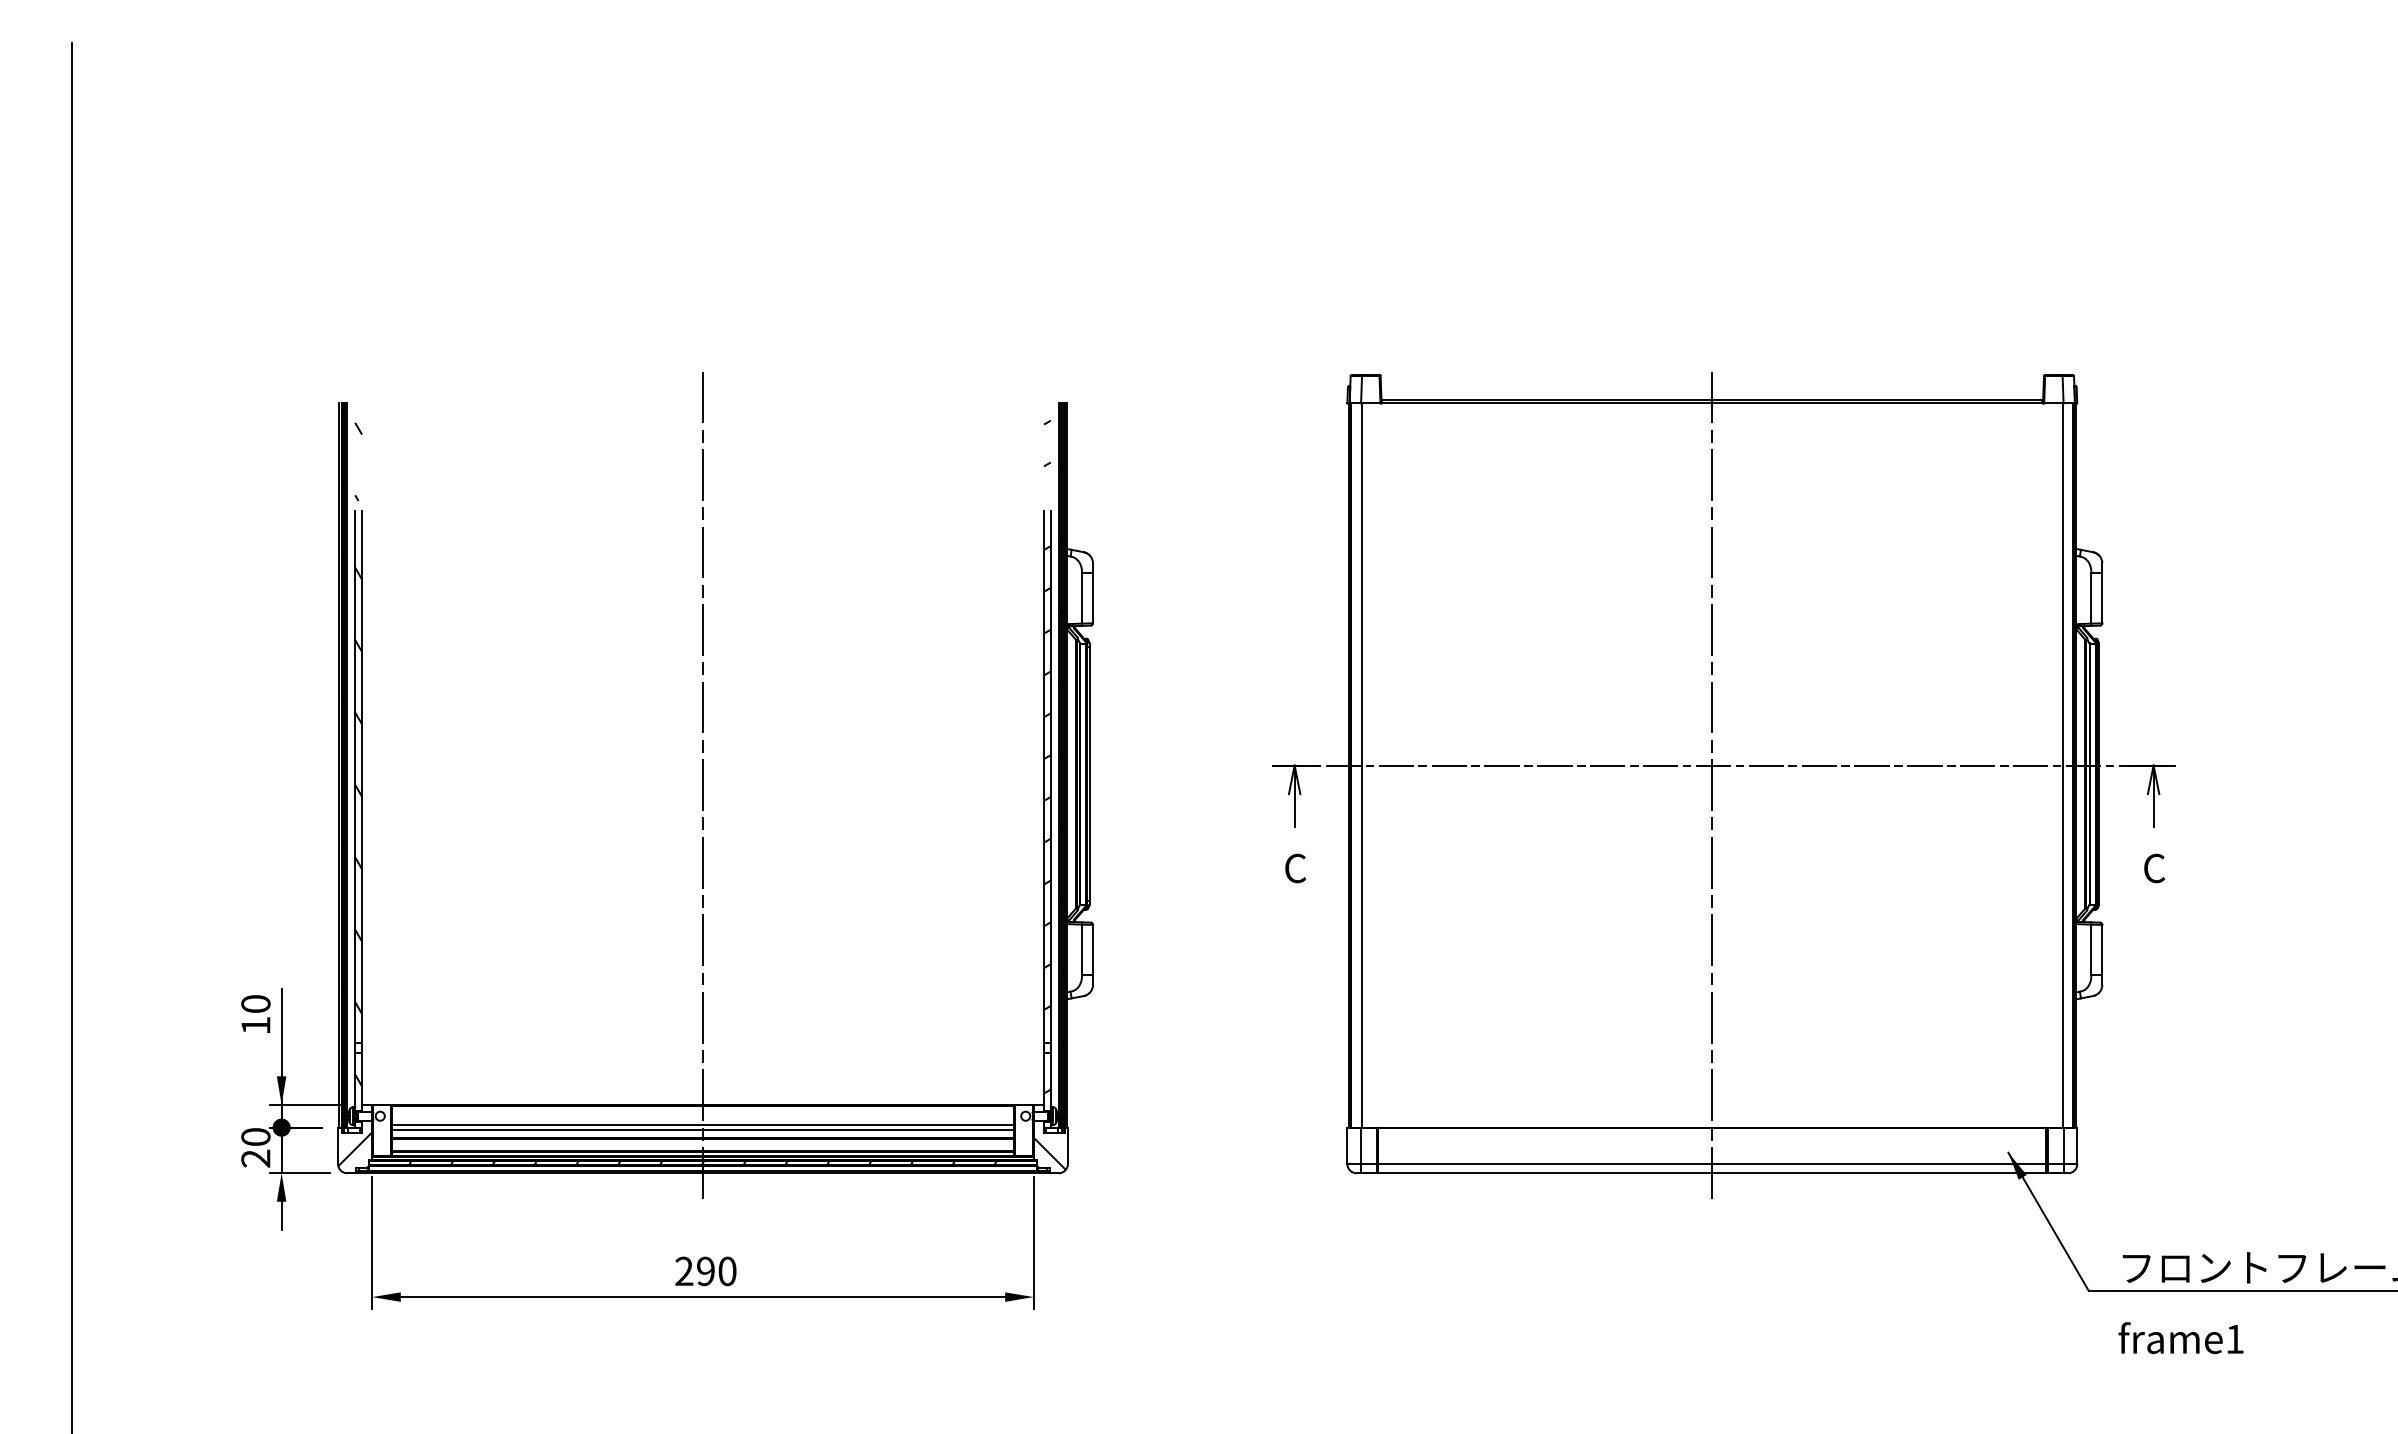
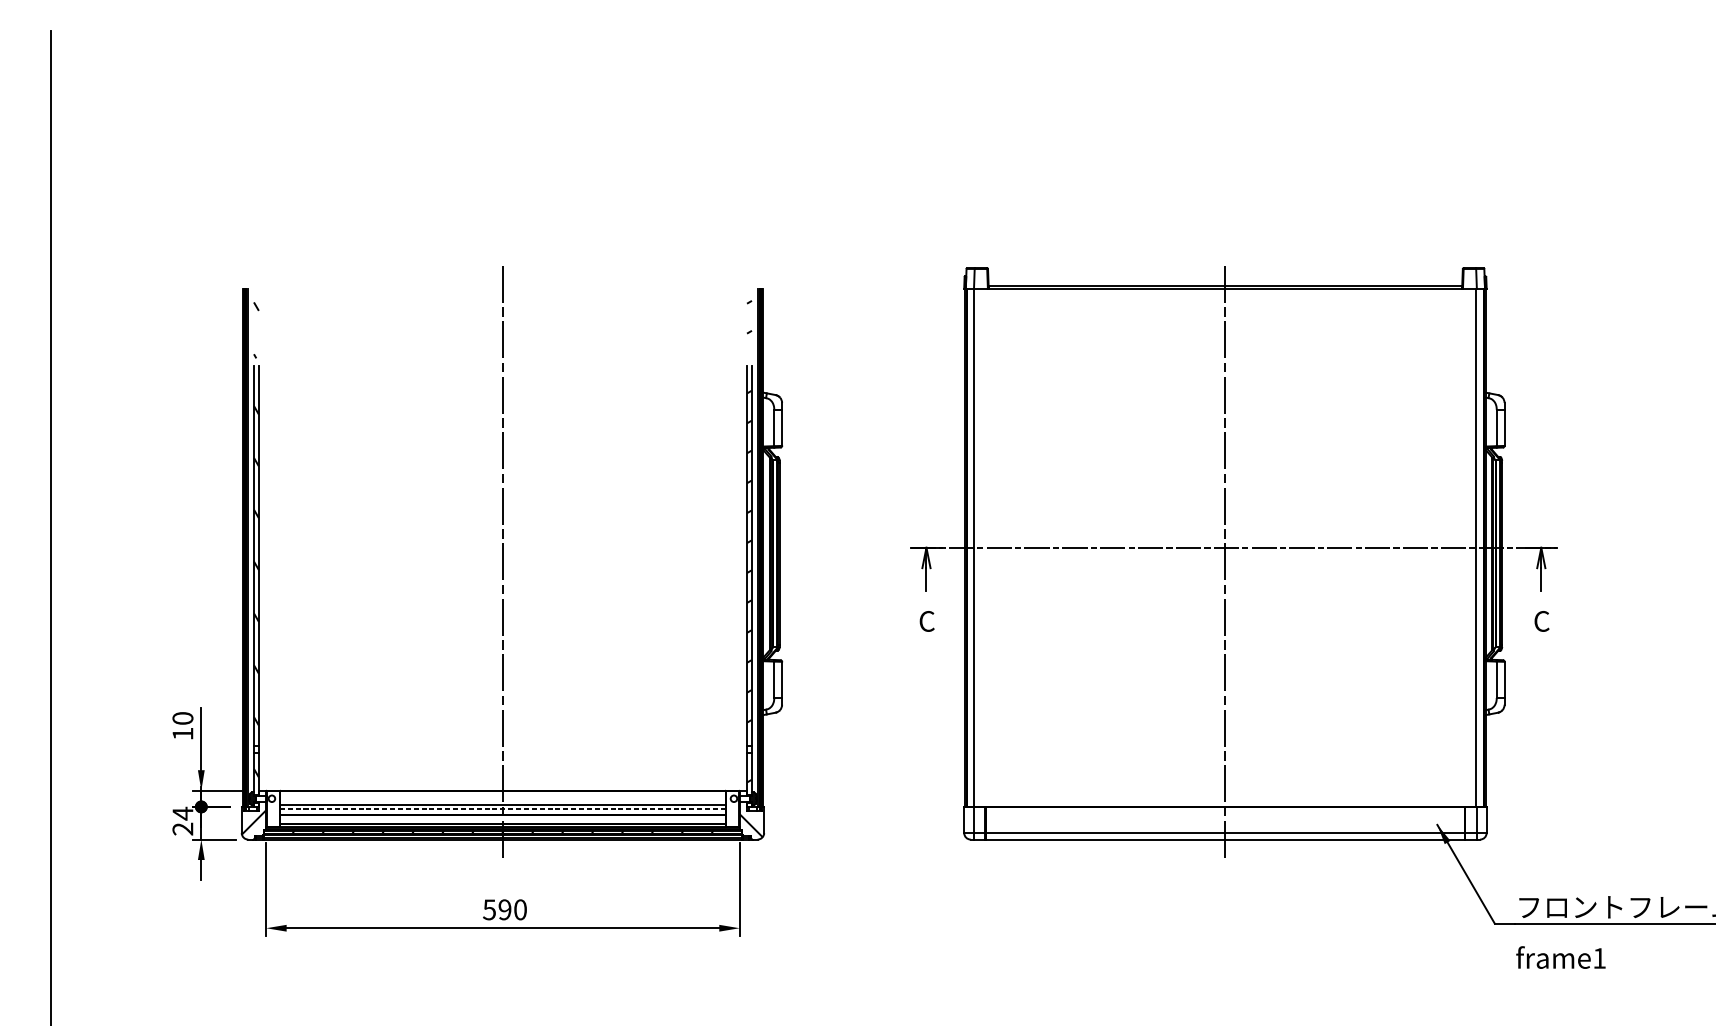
line: (702, 1129) -> (502, 808), solid -> dashed
text: (255, 1136) -> (182, 813), 20 -> 24
text: (684, 1271) -> (489, 909), 290 -> 590

